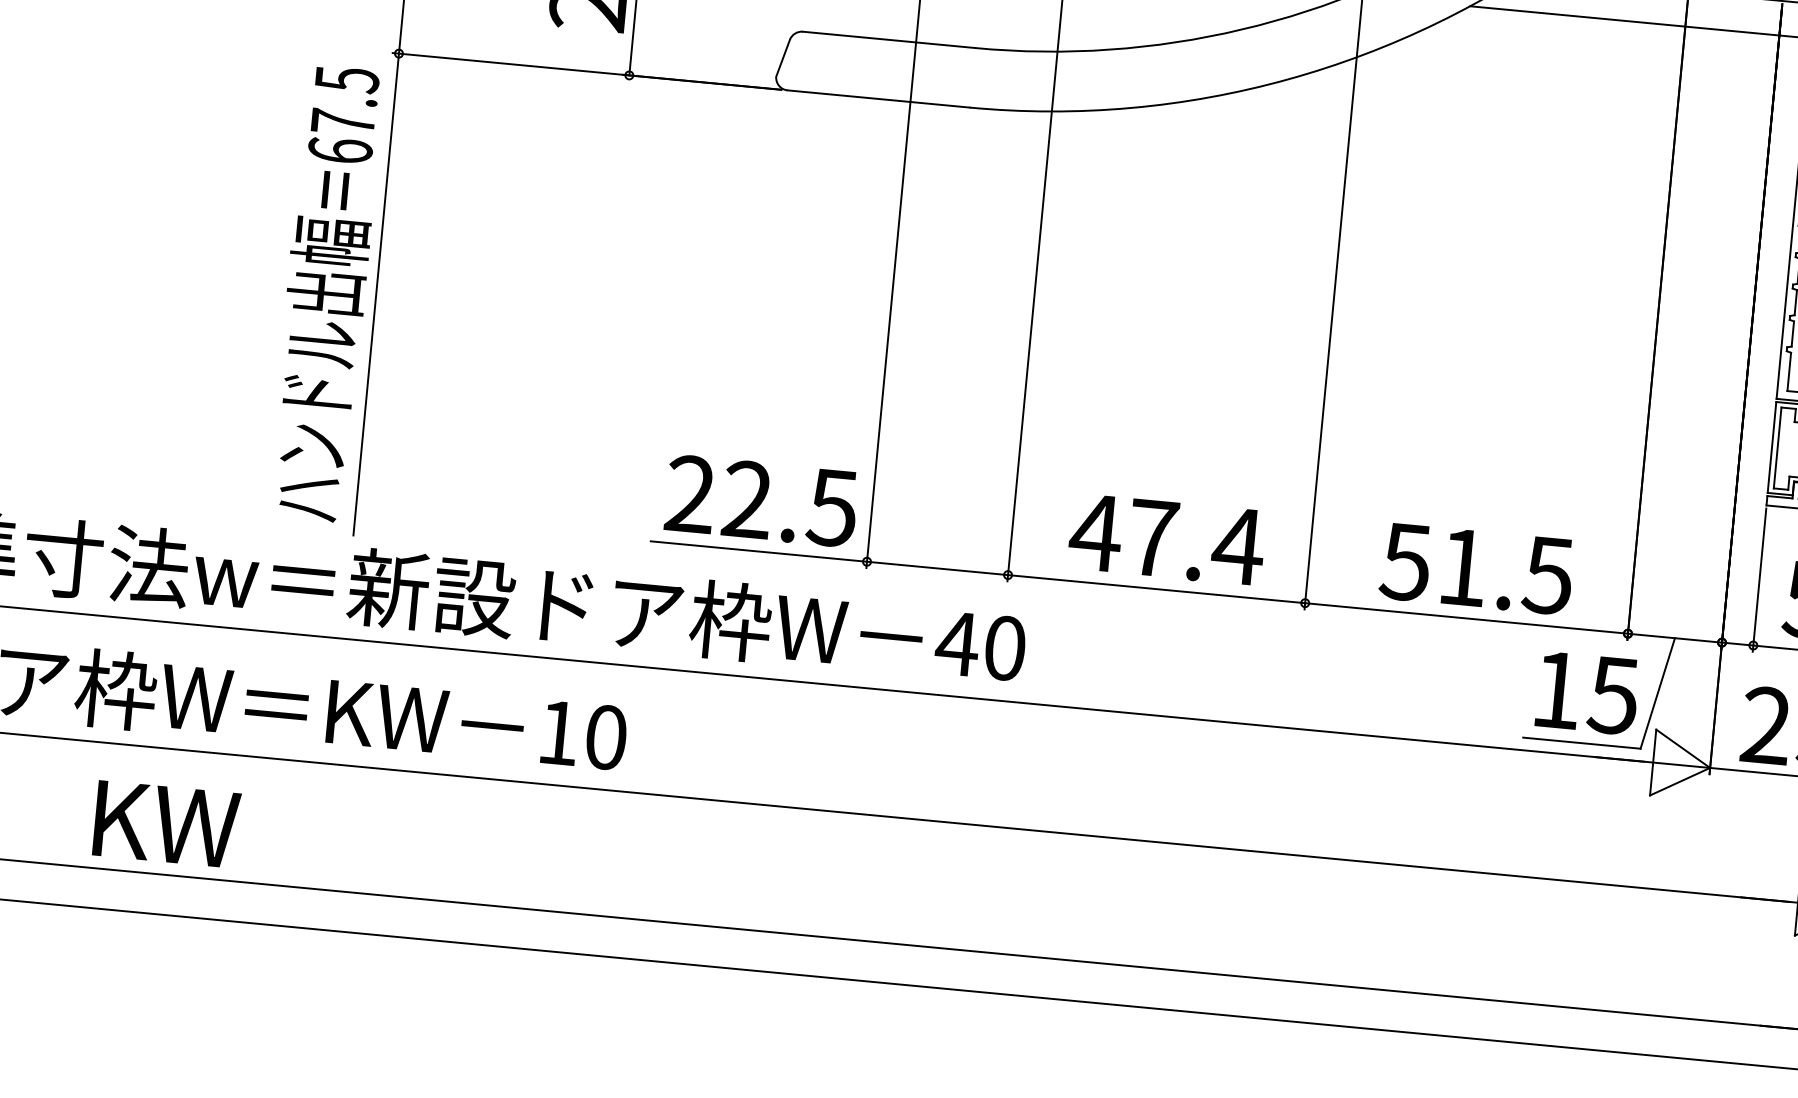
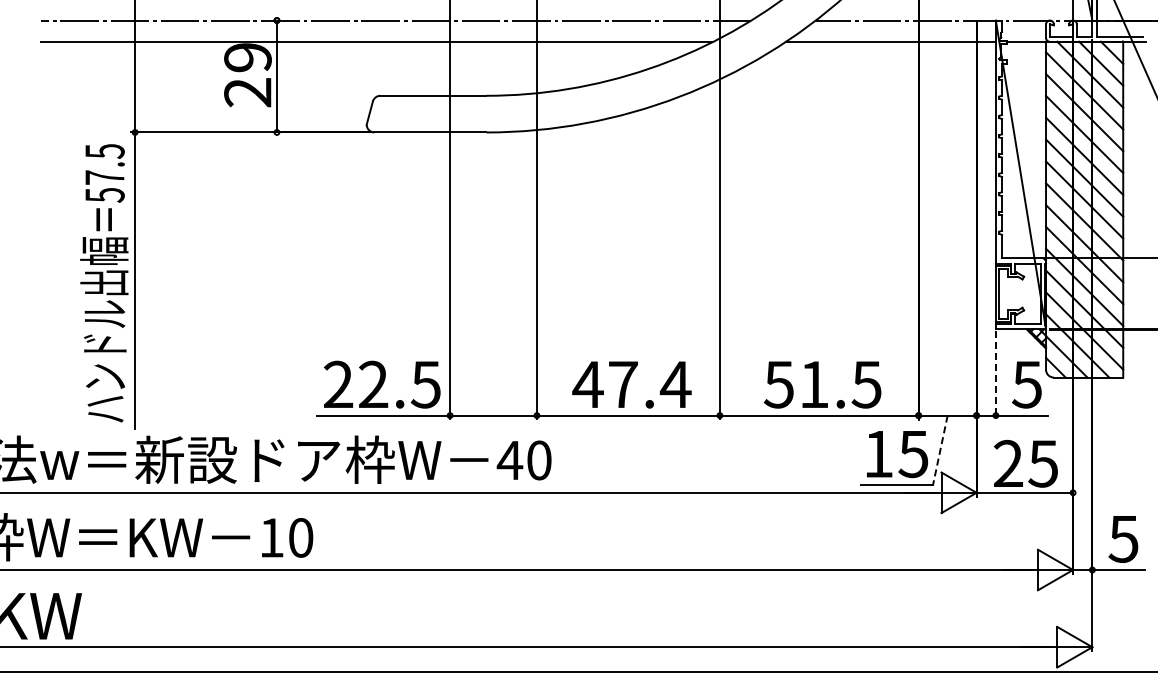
text: (339, 149) -> (104, 194), 67.5 -> 57.5
line: (1758, 580) -> (995, 375), solid -> dashed
line: (1658, 693) -> (940, 450), solid -> dashed

